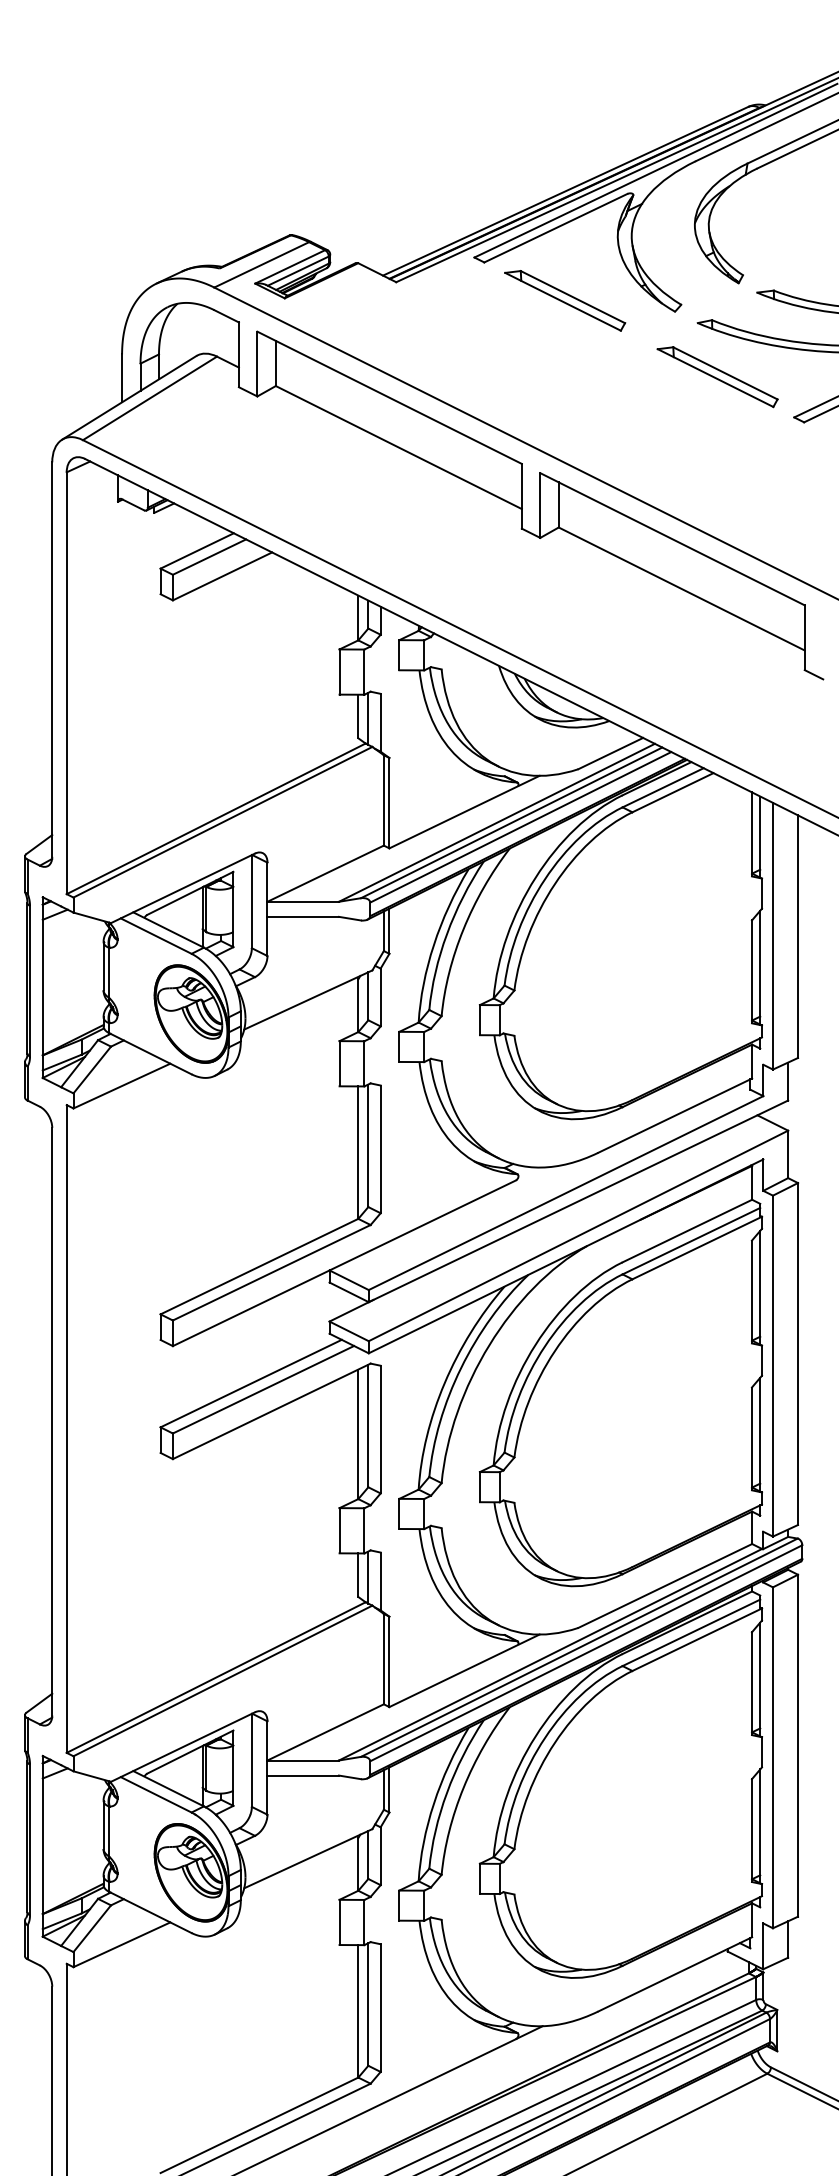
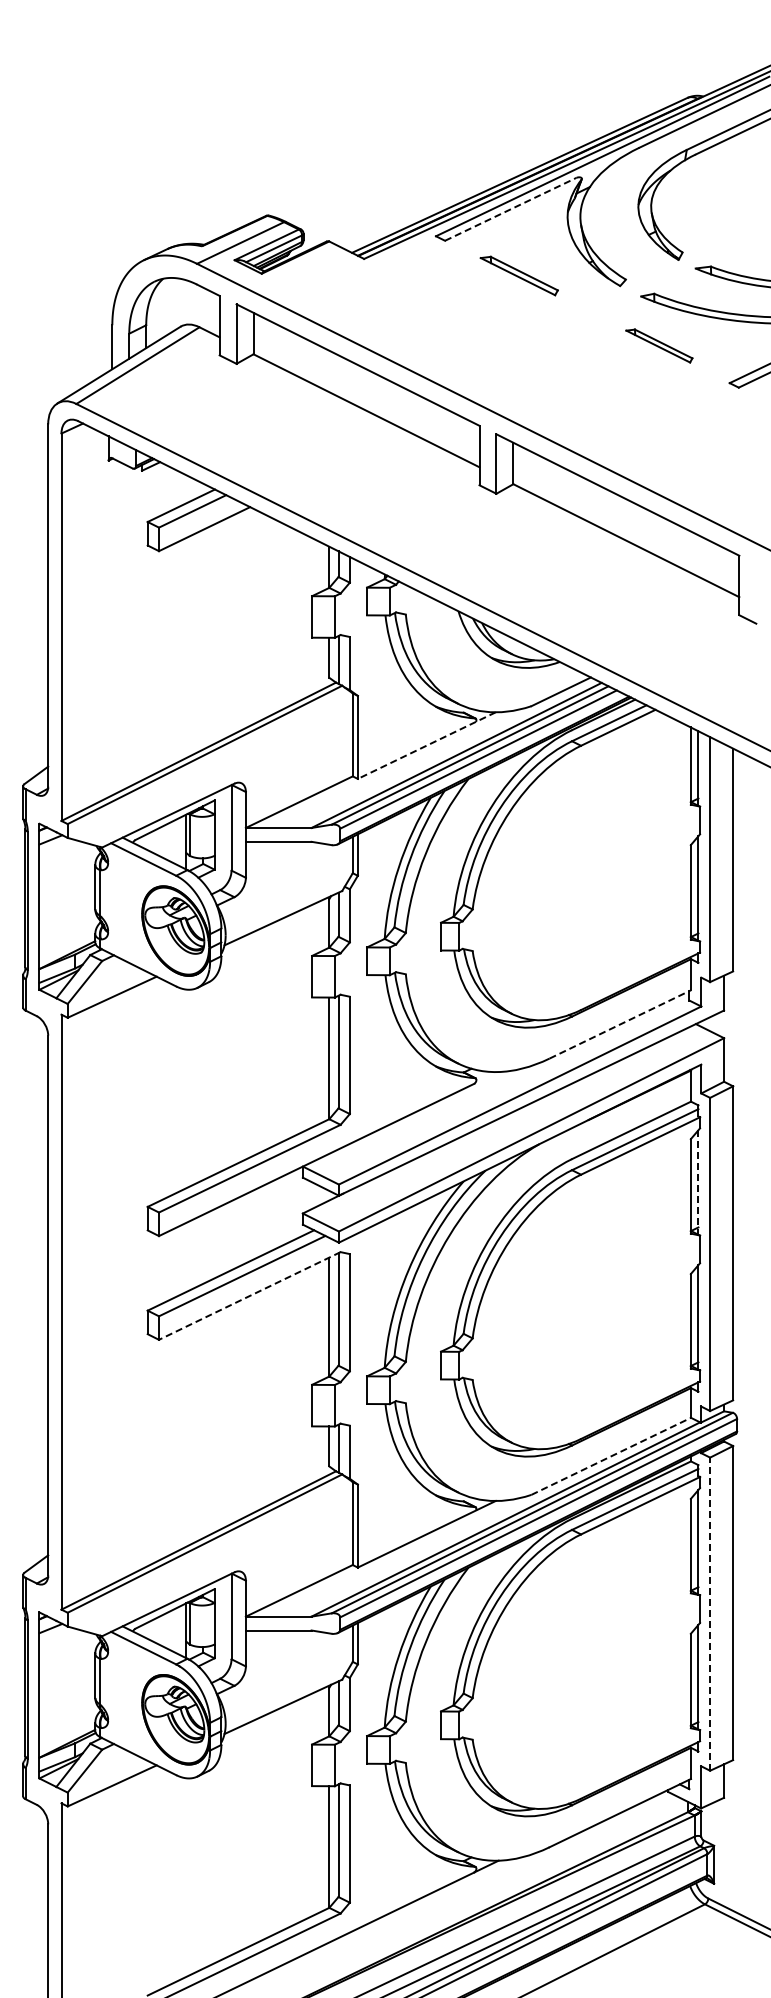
line: (555, 228) -> (510, 209), solid -> dashed
part: (565, 300) -> (519, 275), size x0.7
part: (717, 376) -> (659, 345), size x0.6
line: (464, 811) -> (426, 745), solid -> dashed
line: (675, 1115) -> (620, 1024), solid -> dashed
line: (760, 1287) -> (698, 1182), solid -> dashed
line: (271, 1410) -> (249, 1295), solid -> dashed
line: (665, 1586) -> (611, 1456), solid -> dashed
line: (773, 1758) -> (710, 1614), solid -> dashed

